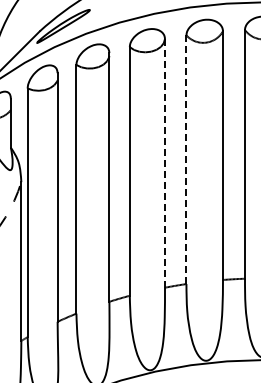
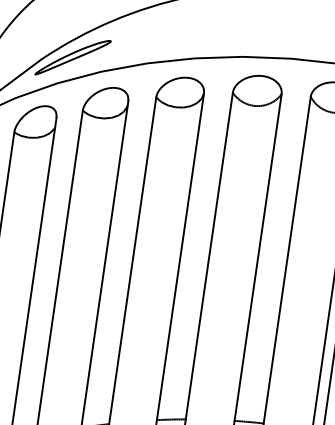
line: (186, 159) -> (209, 255), dashed -> solid
line: (164, 163) -> (179, 256), dashed -> solid

